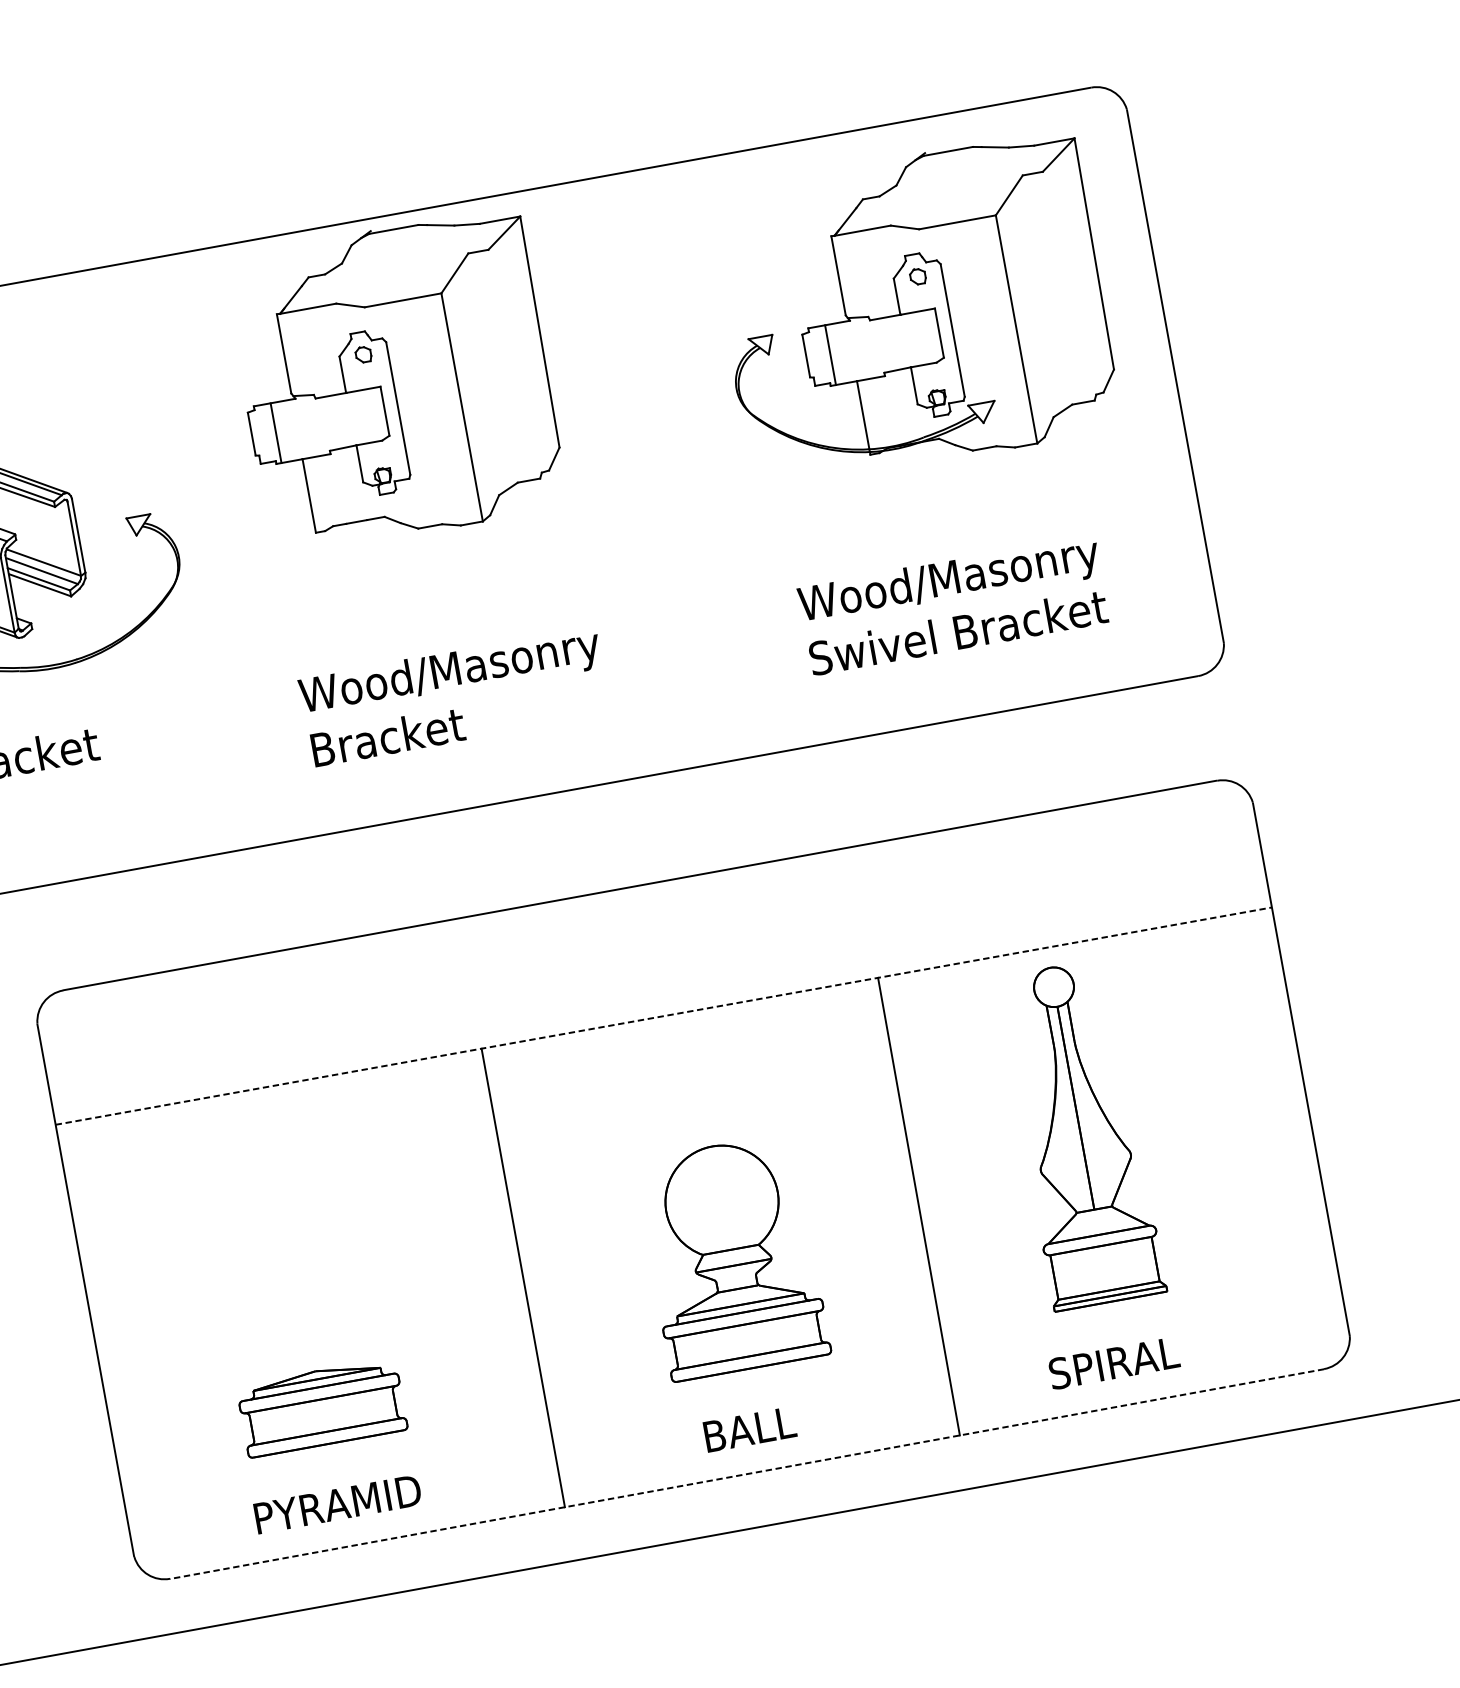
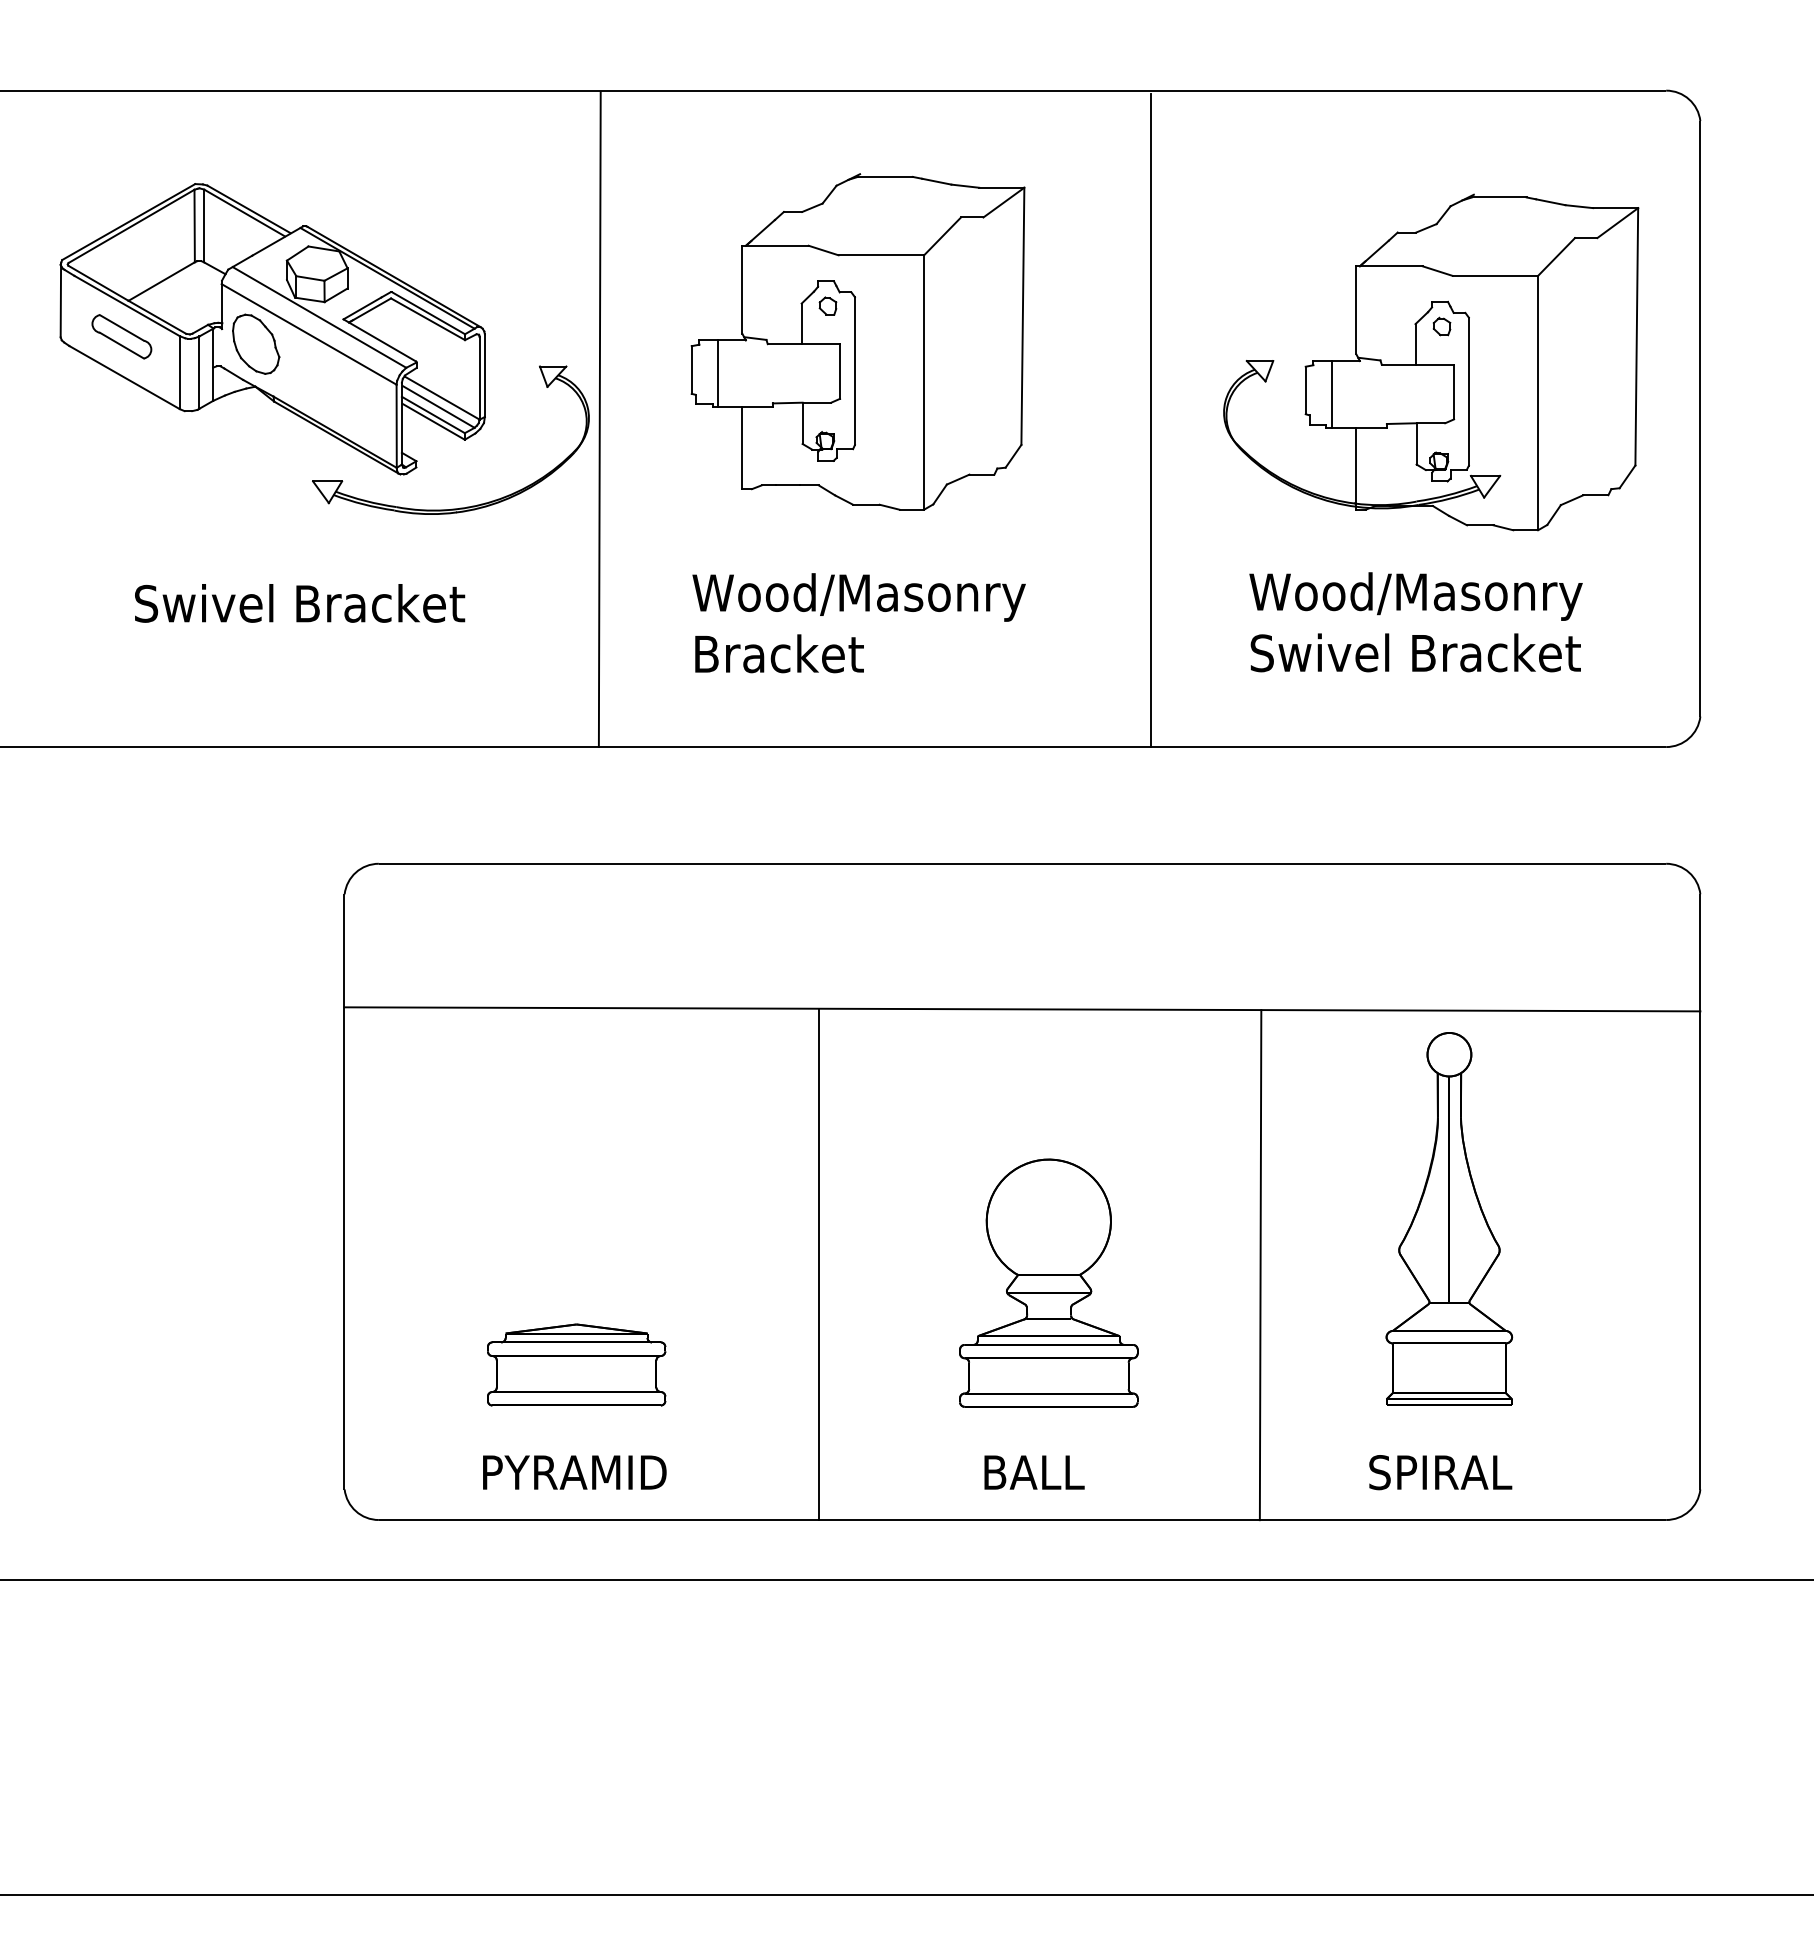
part: (914, 310) -> (1431, 362), moved
part: (395, 381) -> (857, 341), moved
line: (683, 467) -> (1151, 420), added
line: (188, 556) -> (599, 419), added
line: (663, 1016) -> (1022, 1009), dashed -> solid
line: (747, 1474) -> (1022, 1520), dashed -> solid

